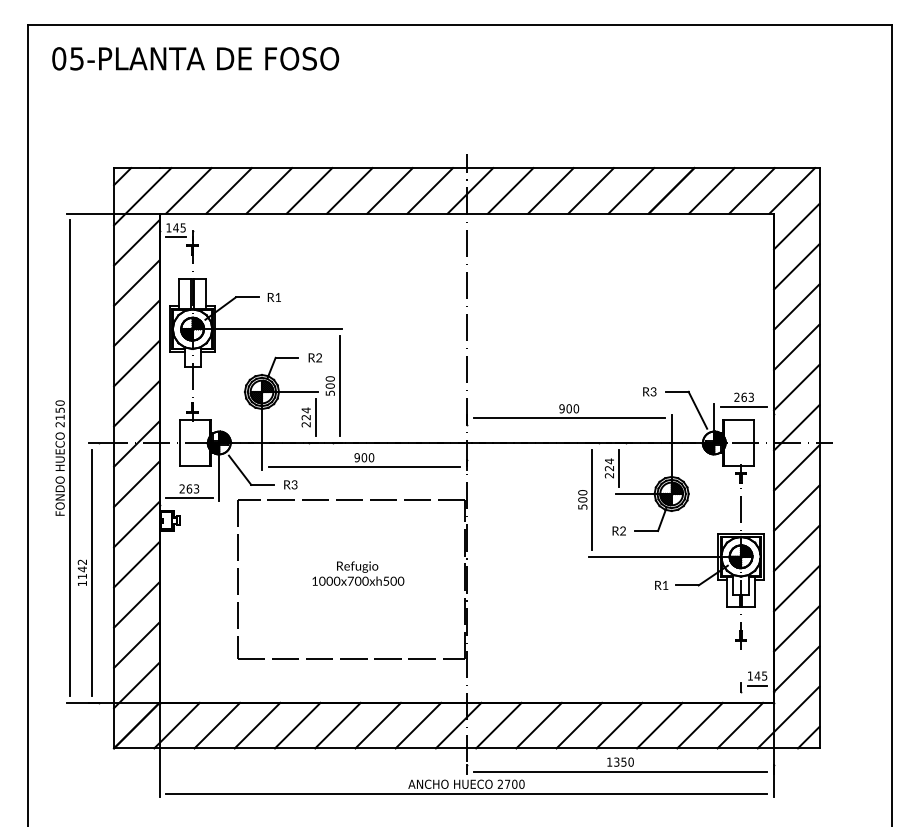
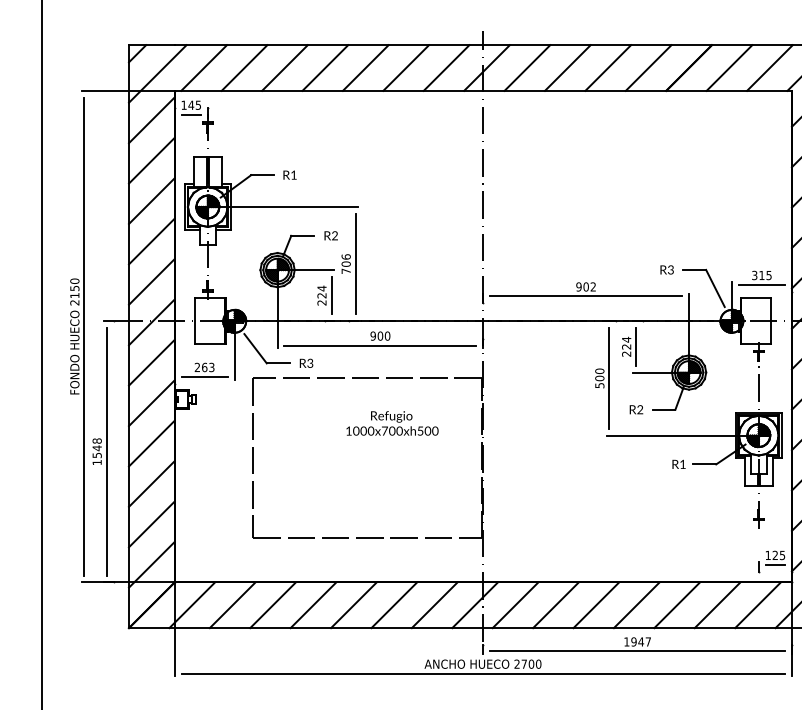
text: (329, 385) -> (345, 263), 500 -> 706
text: (743, 396) -> (761, 274), 263 -> 315
text: (576, 408) -> (593, 286), 900 -> 902
text: (82, 569) -> (97, 448), 1142 -> 1548
text: (358, 573) -> (392, 423), moved
text: (757, 675) -> (775, 554), 145 -> 125
text: (623, 761) -> (640, 641), 1350 -> 1947

